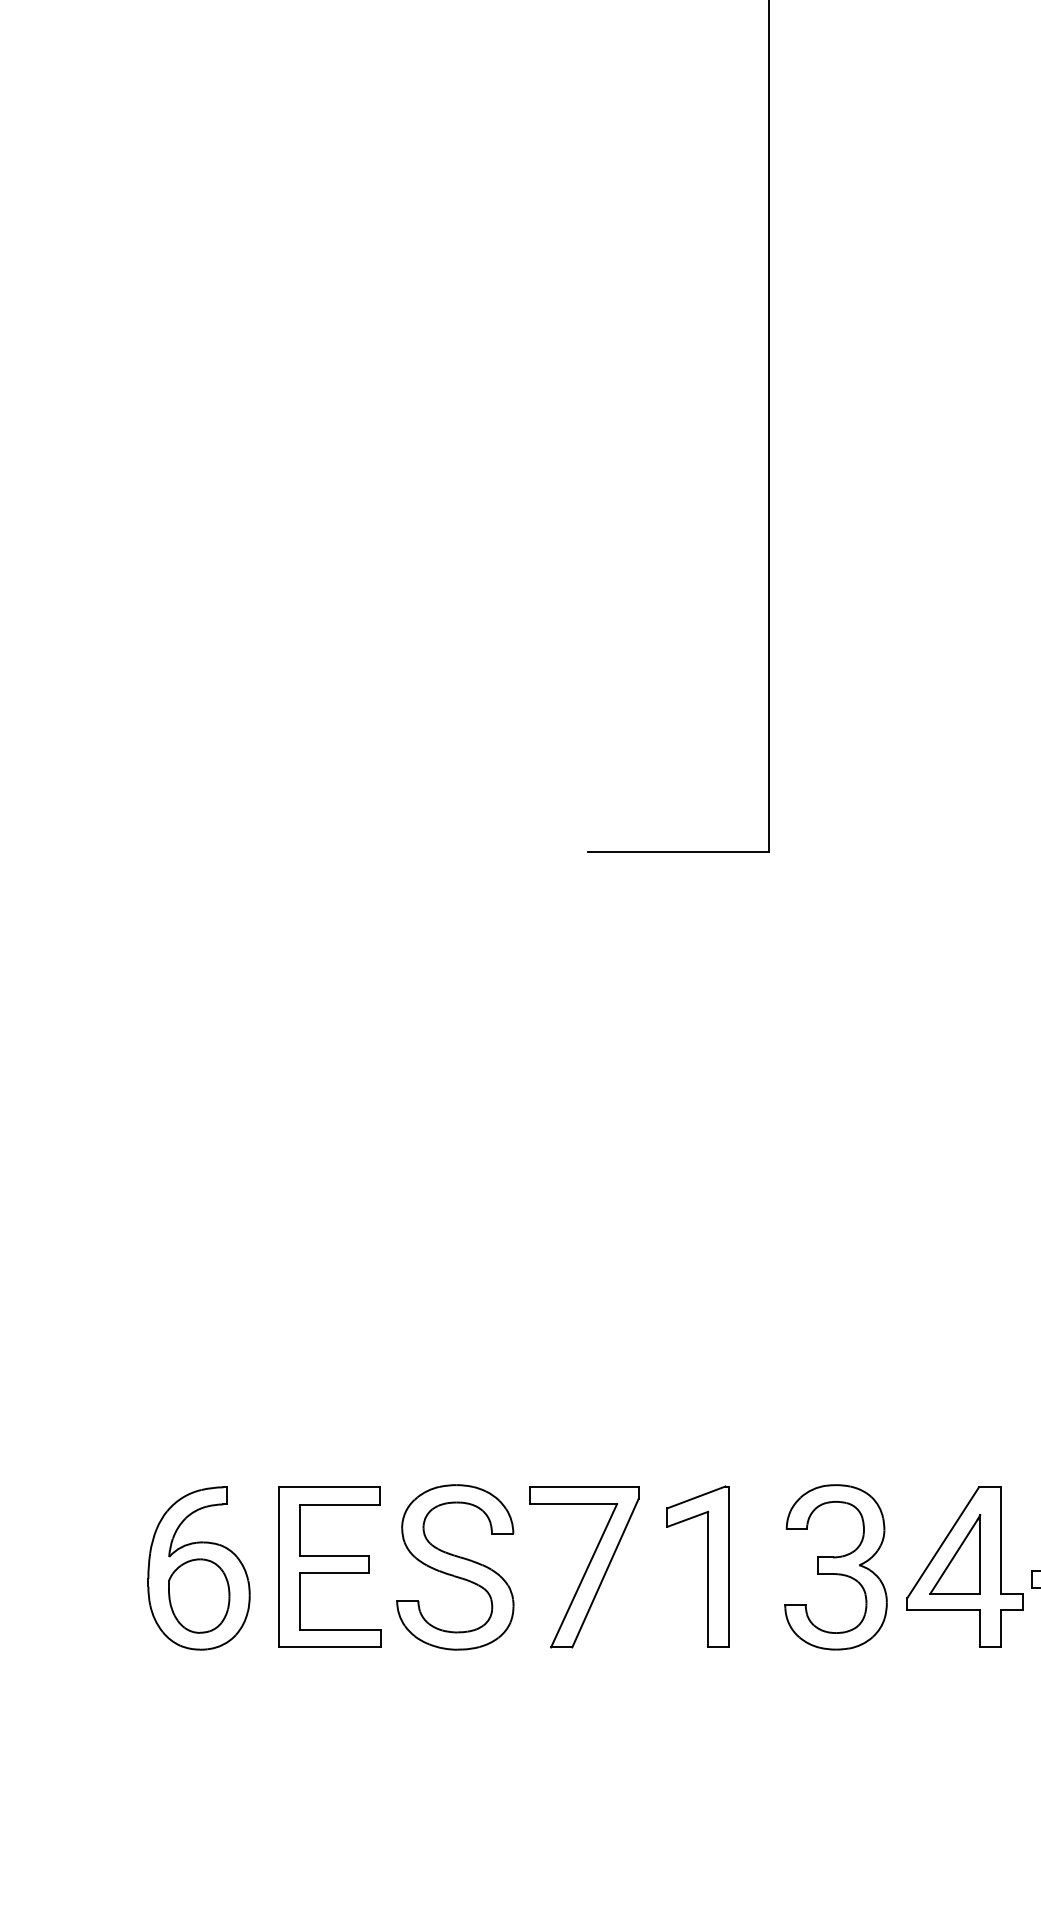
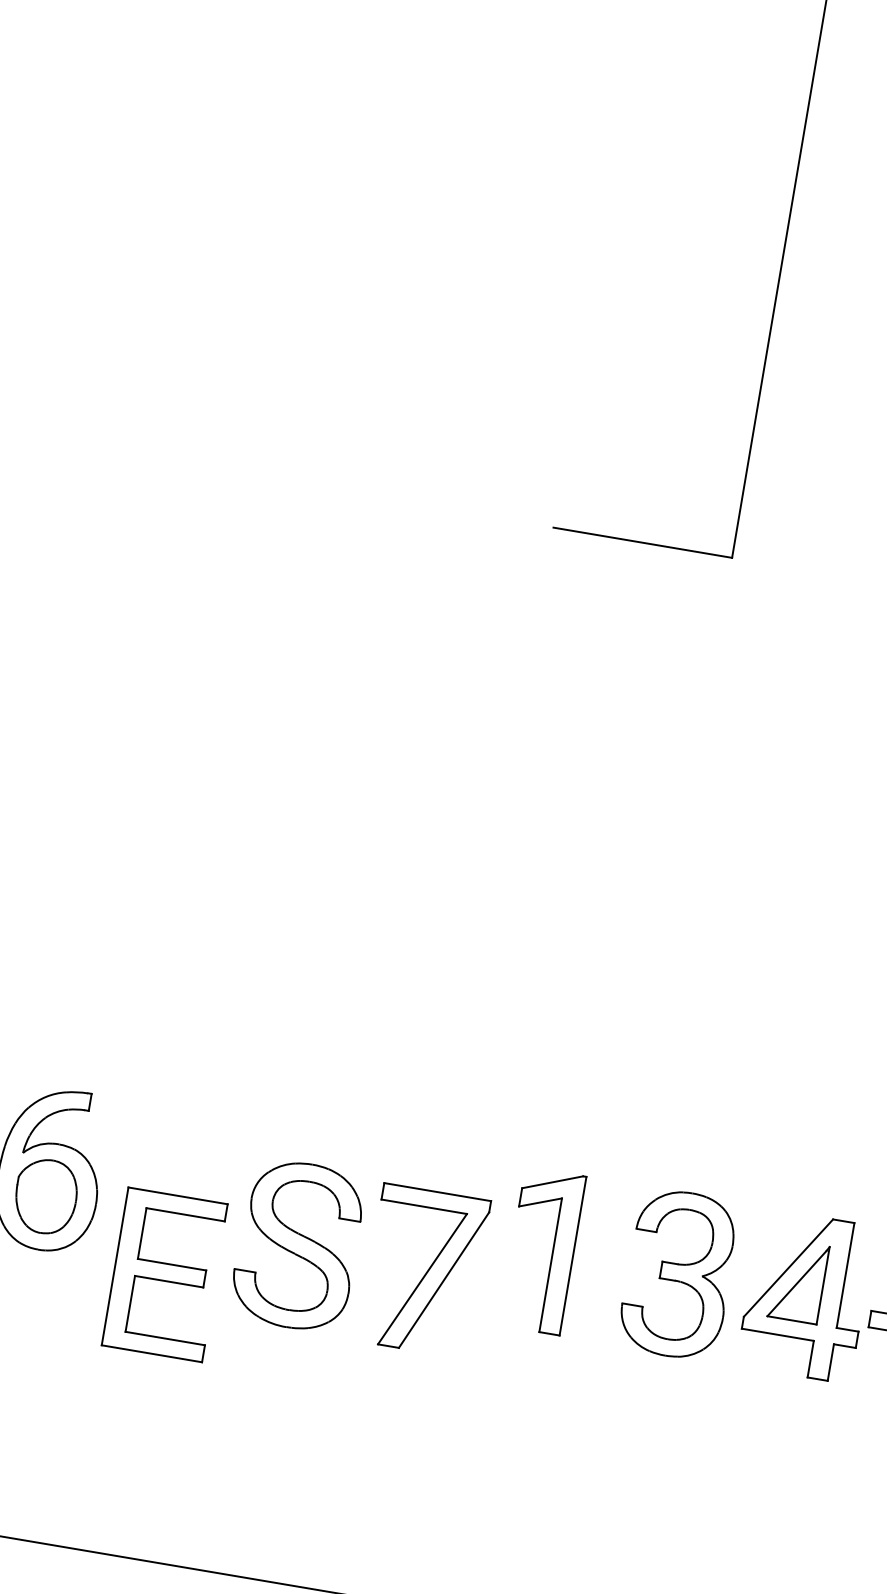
part: (329, 1566) -> (165, 1273), moved
part: (455, 1567) -> (297, 1245), moved
part: (584, 1567) -> (424, 1271), moved

